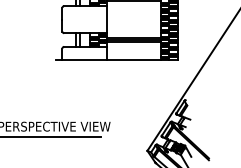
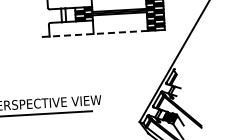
line: (111, 60) -> (98, 33), solid -> dashed

